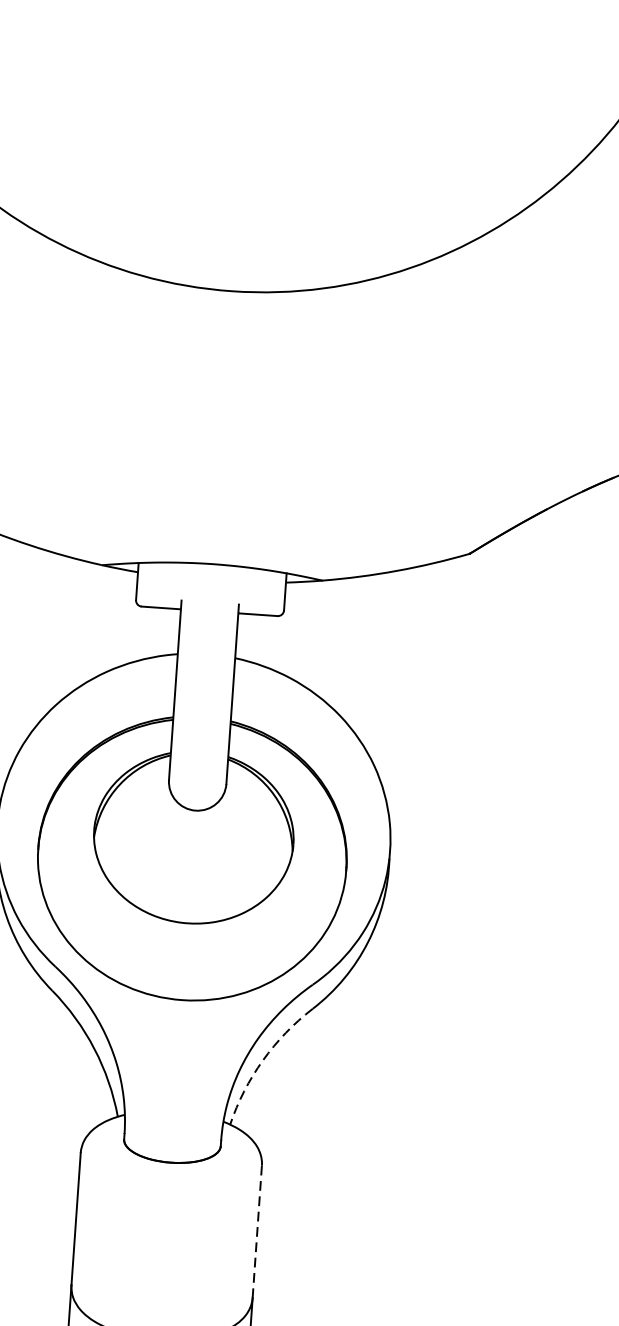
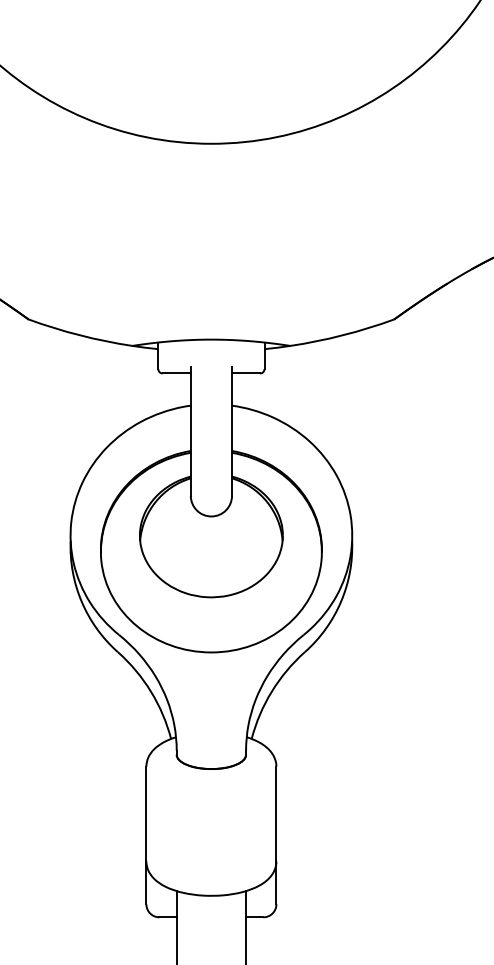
arc: (262, 1060) -> (271, 691), dashed -> solid
line: (257, 1232) -> (276, 814), dashed -> solid

